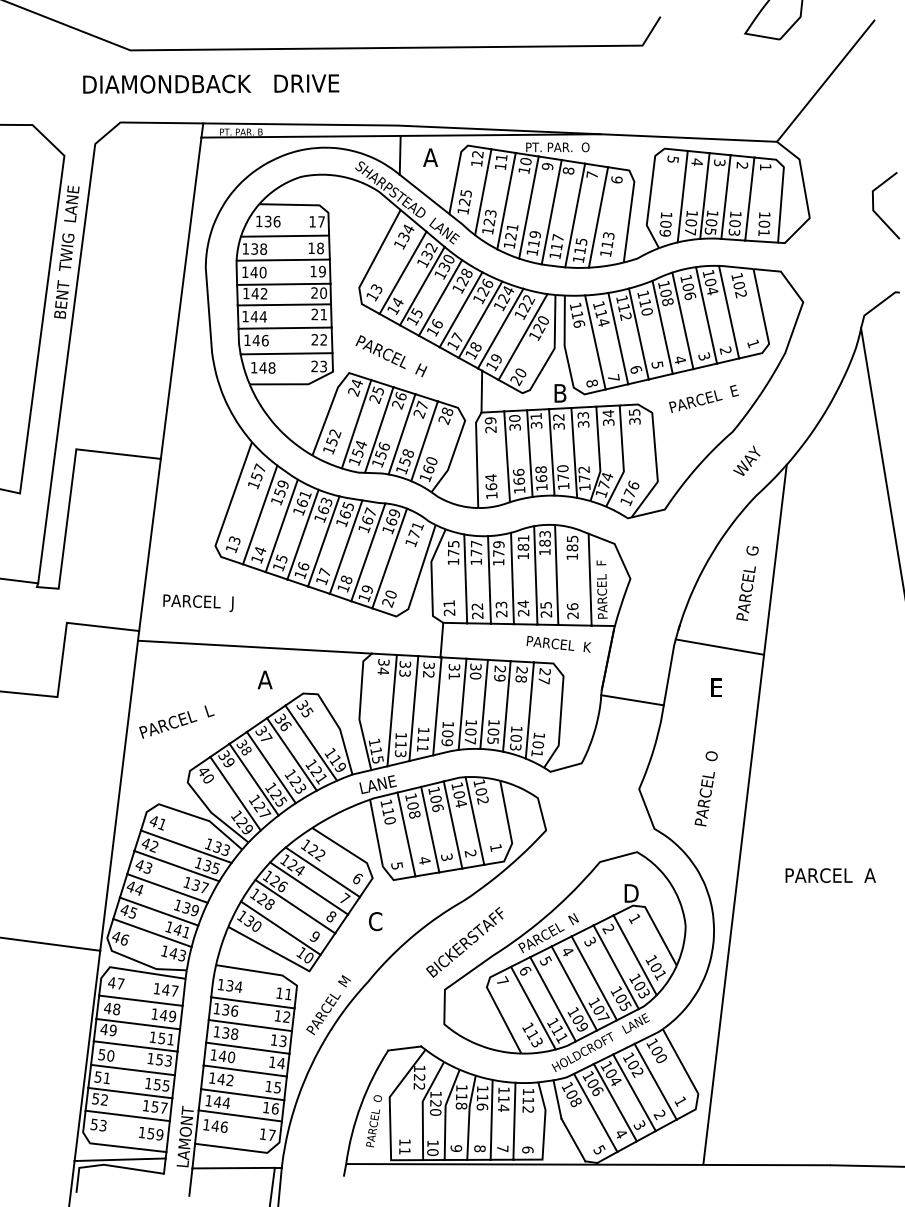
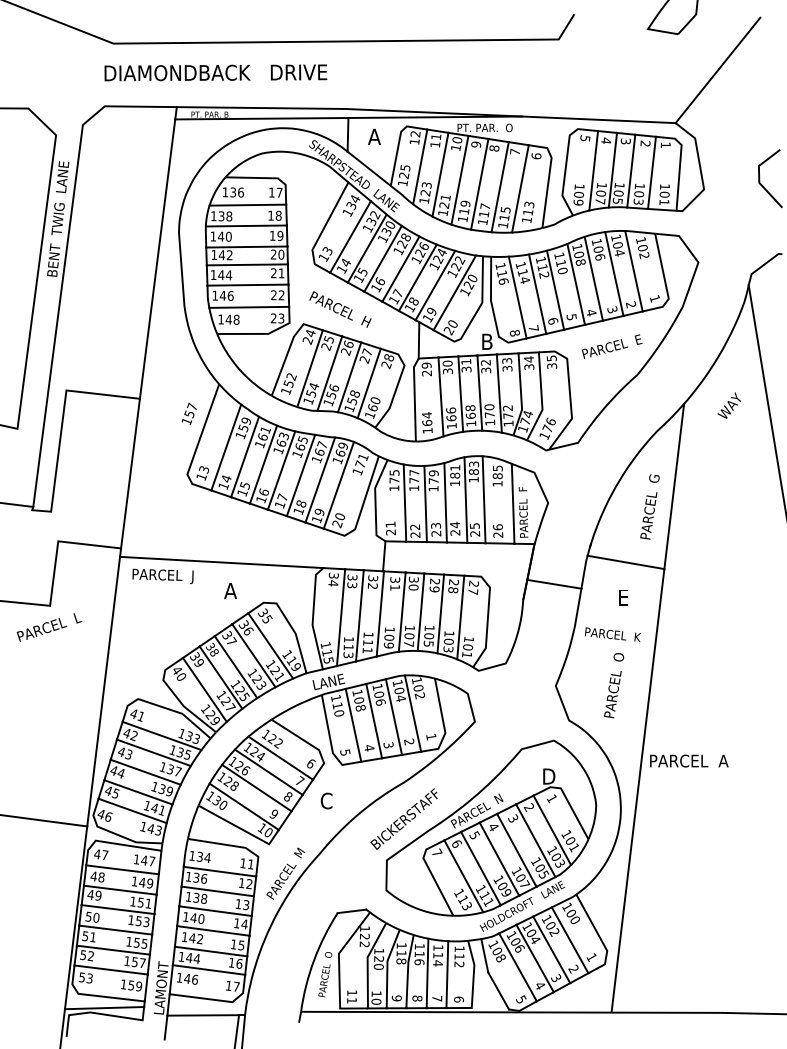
text: (211, 83) -> (216, 72), moved
text: (746, 460) -> (729, 405), moved
text: (256, 476) -> (189, 414), moved
text: (198, 603) -> (163, 576), moved
text: (558, 644) -> (612, 634), moved
line: (632, 700) -> (554, 584), moved
text: (176, 721) -> (49, 627), moved
text: (830, 875) -> (689, 760), moved

